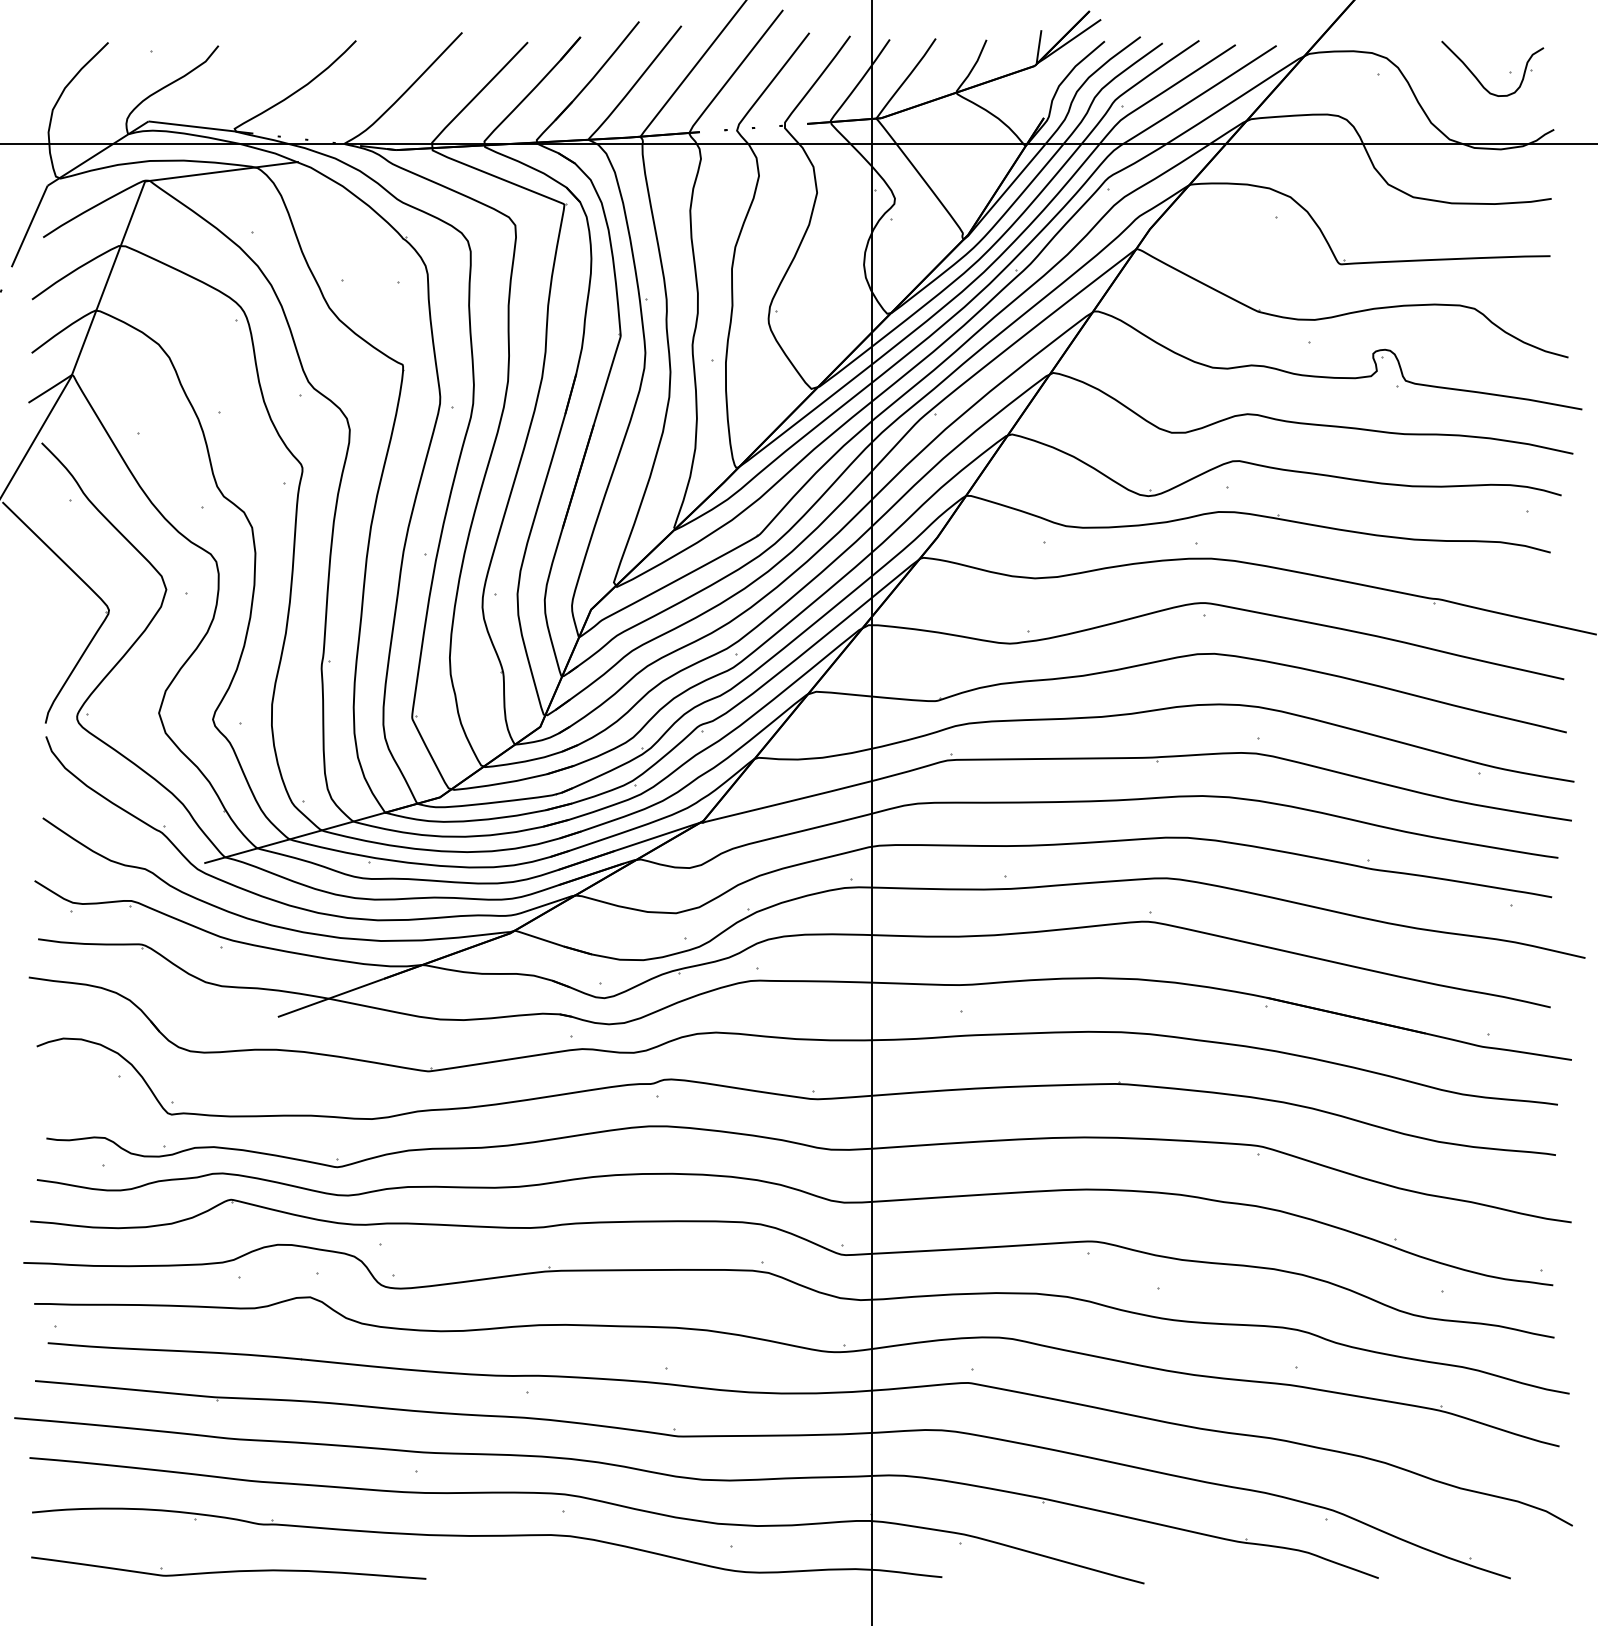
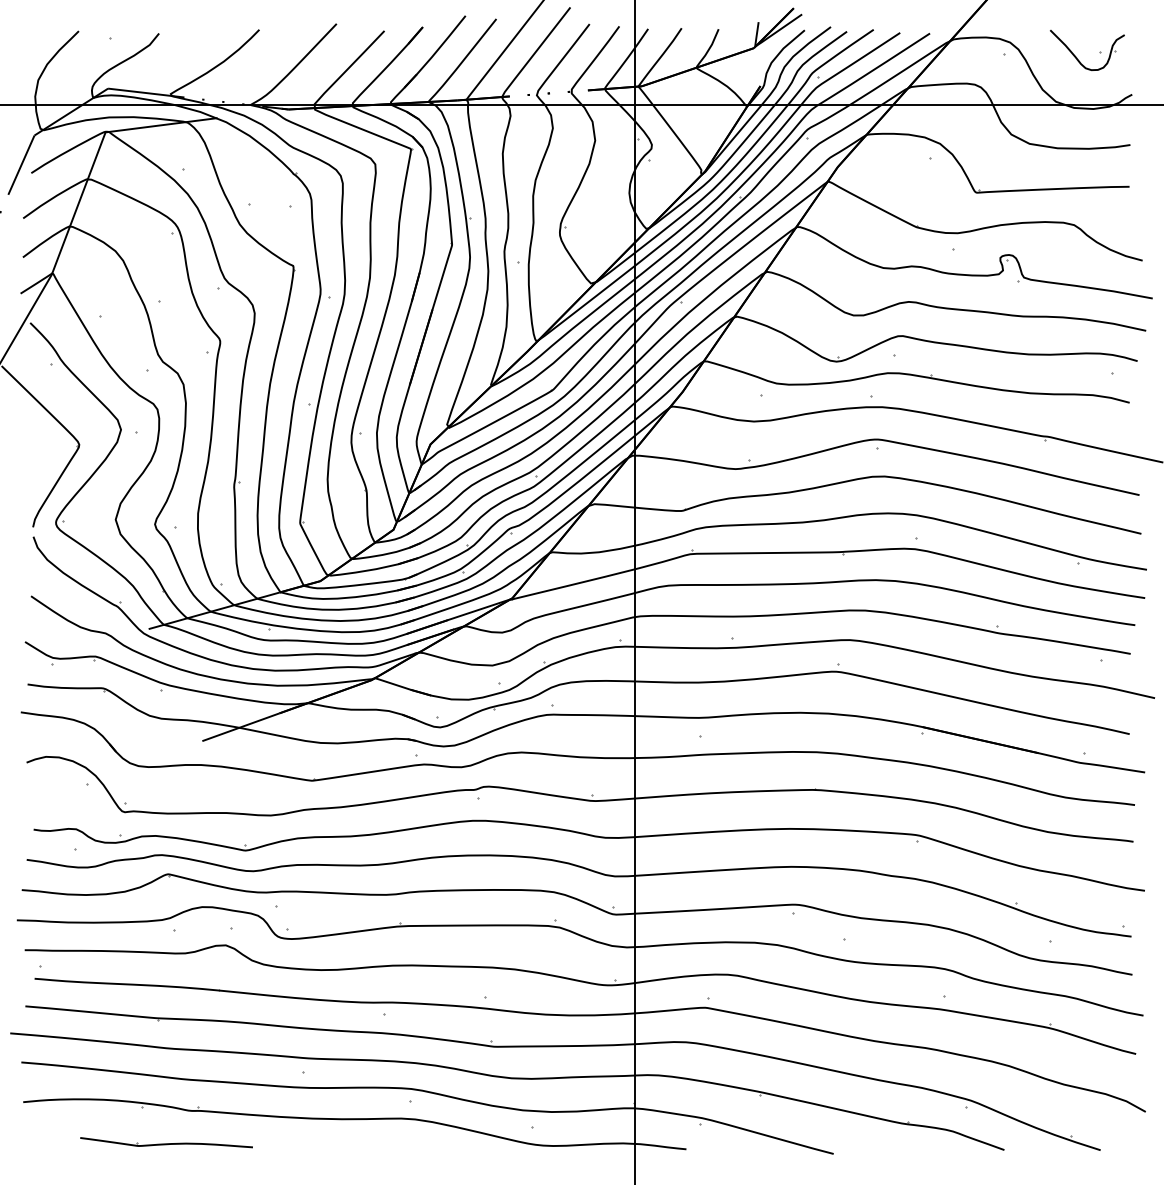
part: (228, 1567) -> (166, 1142), size x0.6

